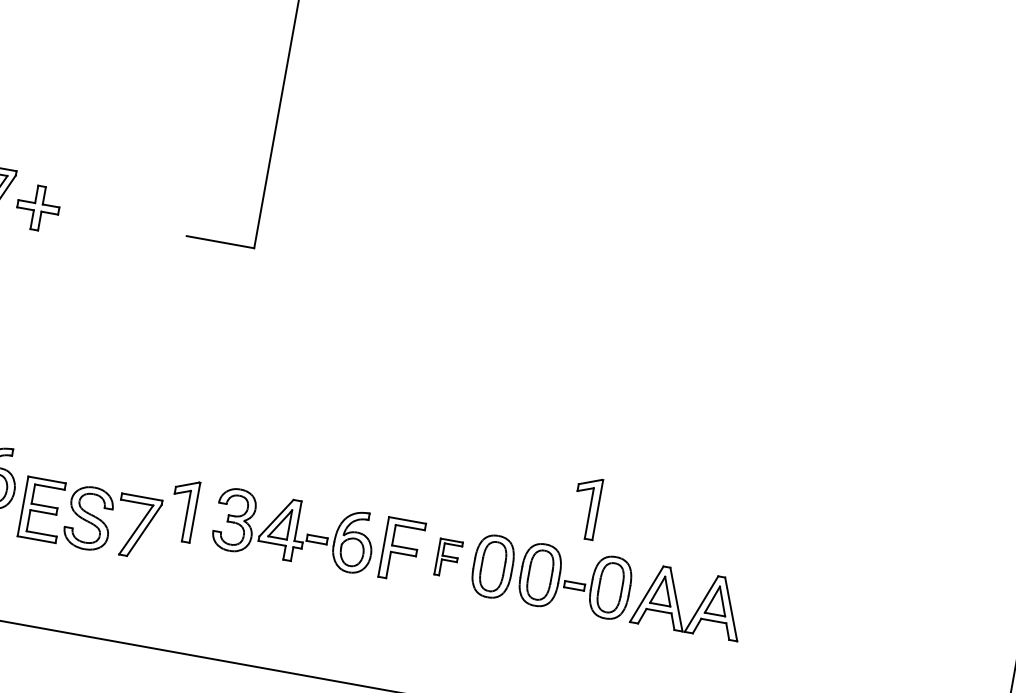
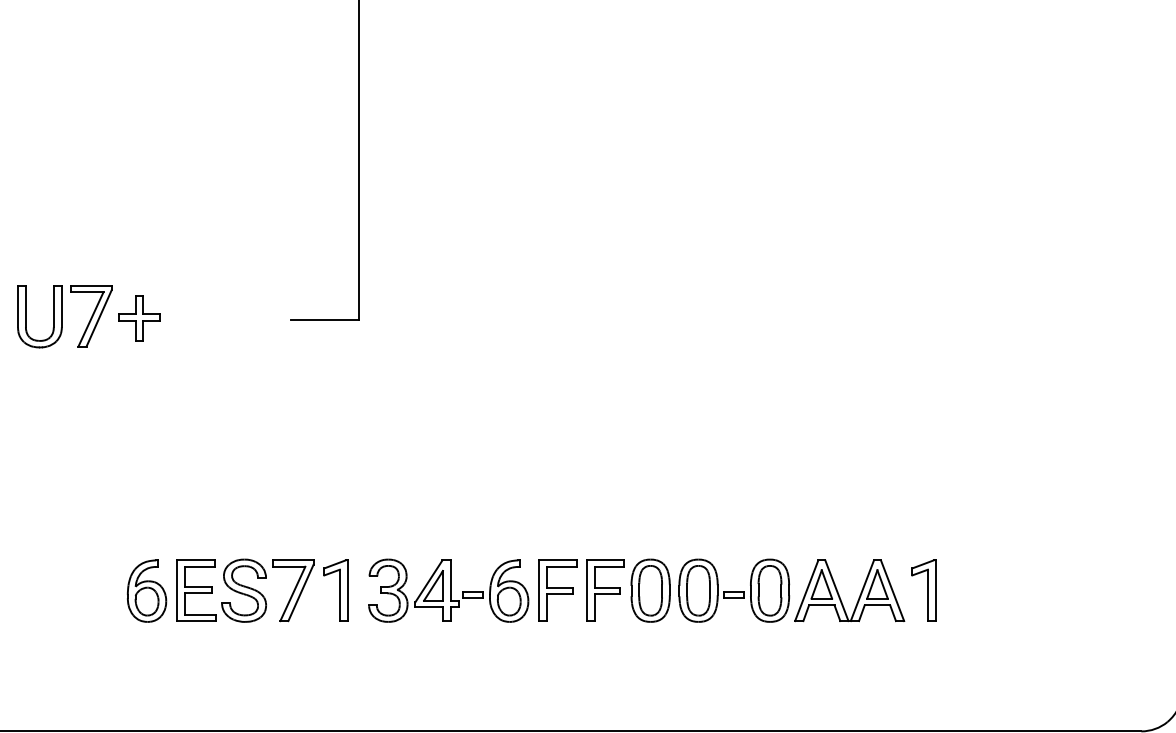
part: (585, 507) -> (923, 590), moved
part: (90, 518) -> (245, 590), moved
part: (448, 558) -> (605, 590), size x1.67

